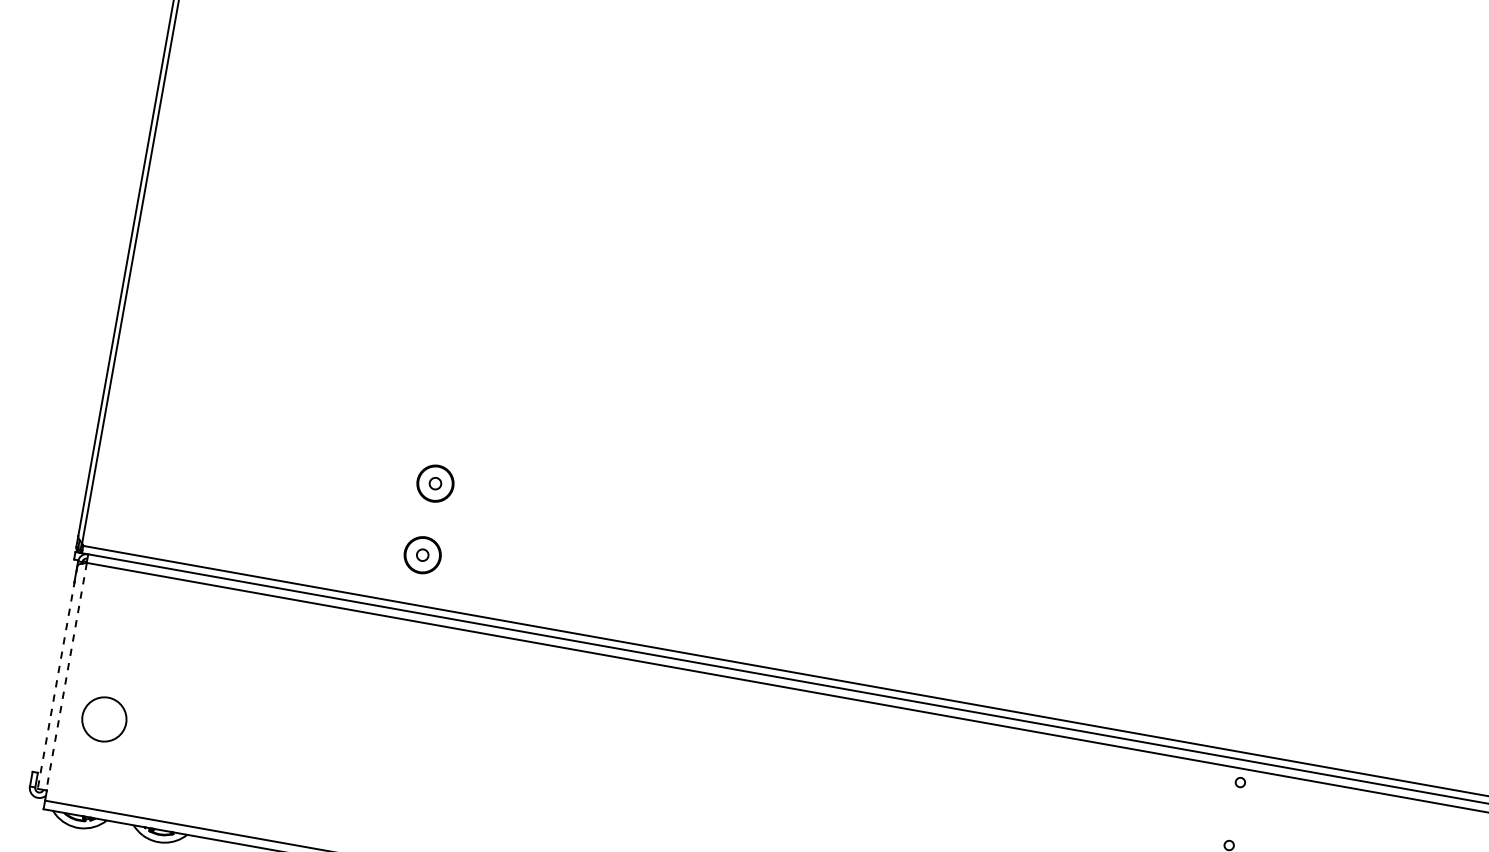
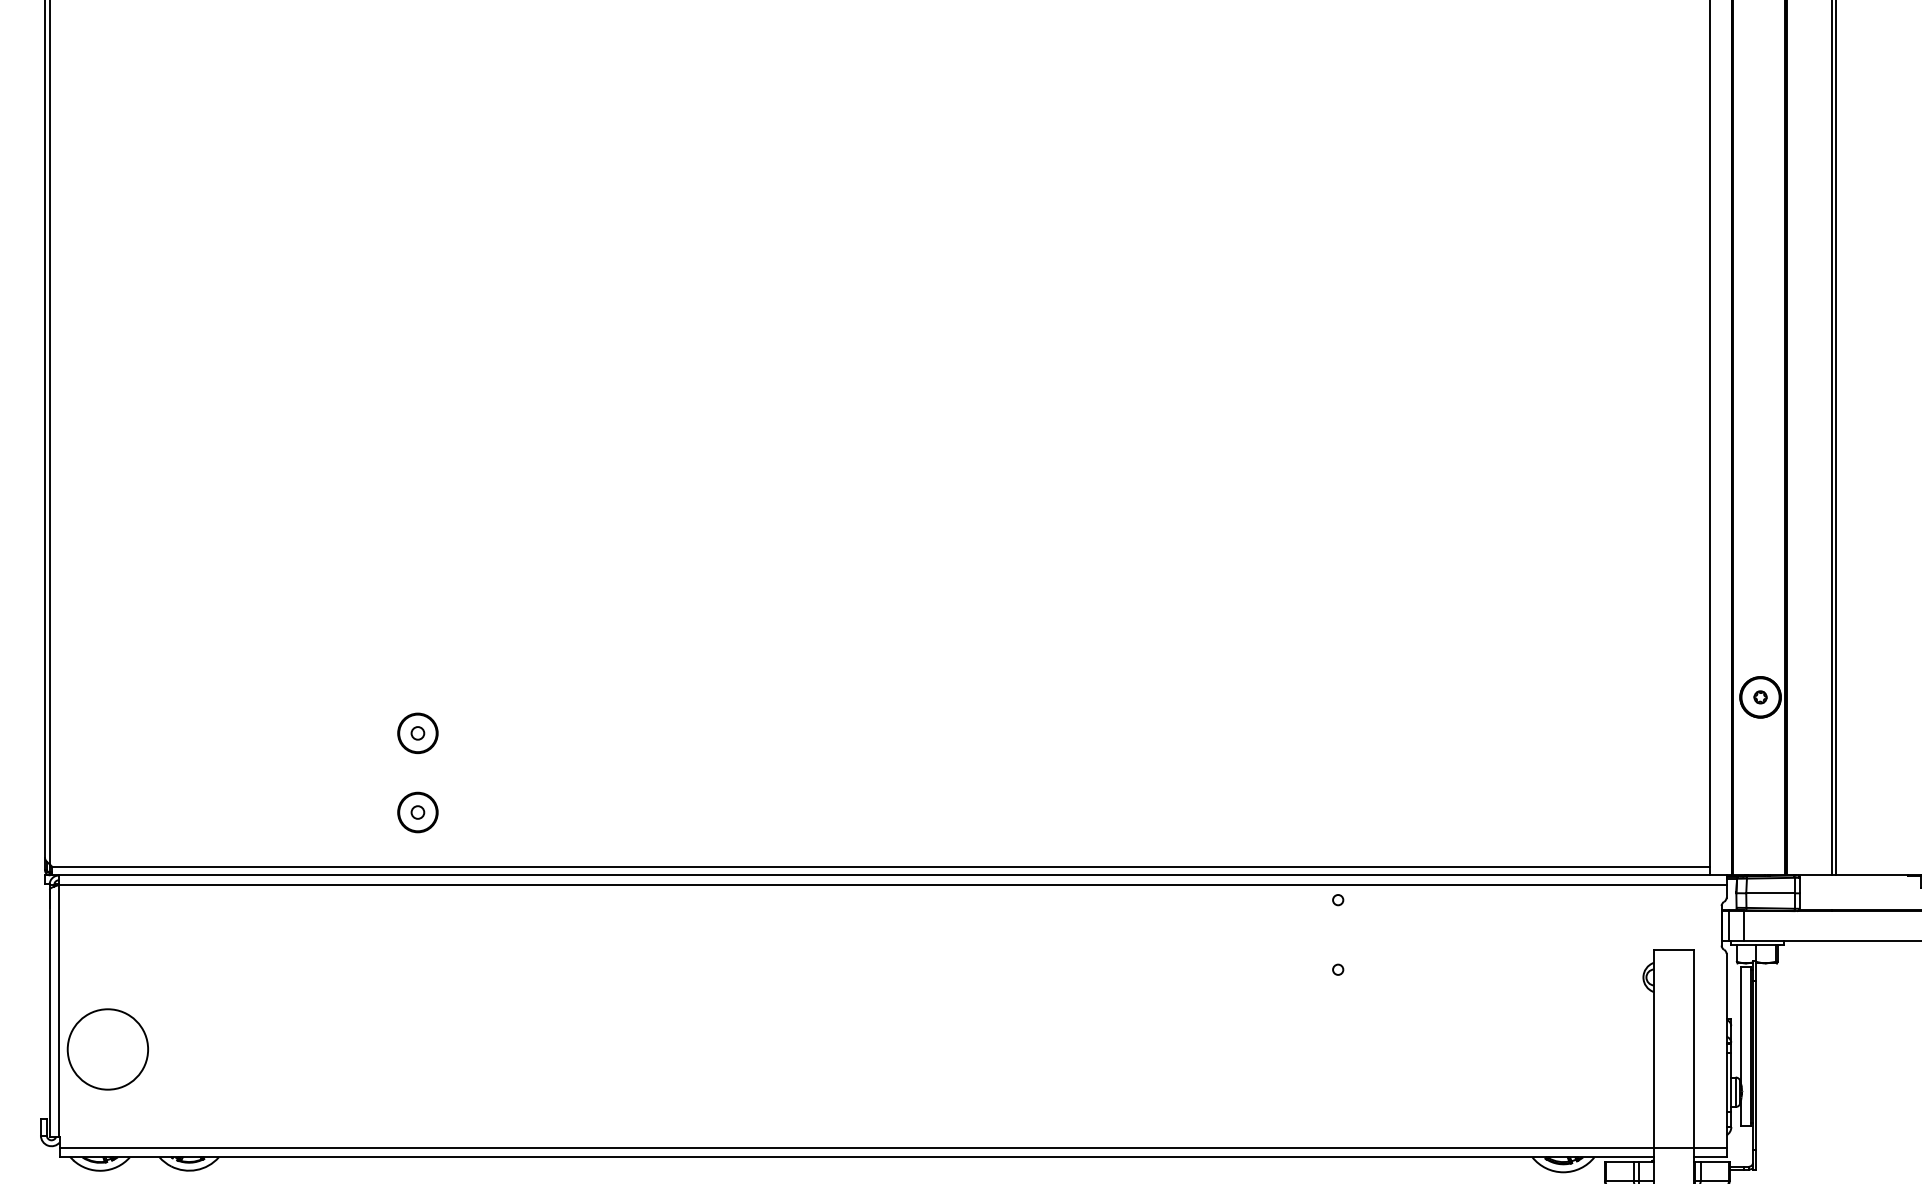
line: (66, 676) -> (59, 1010), dashed -> solid
line: (57, 677) -> (49, 1013), dashed -> solid
circle: (103, 719) -> (107, 1049), size x1.67

